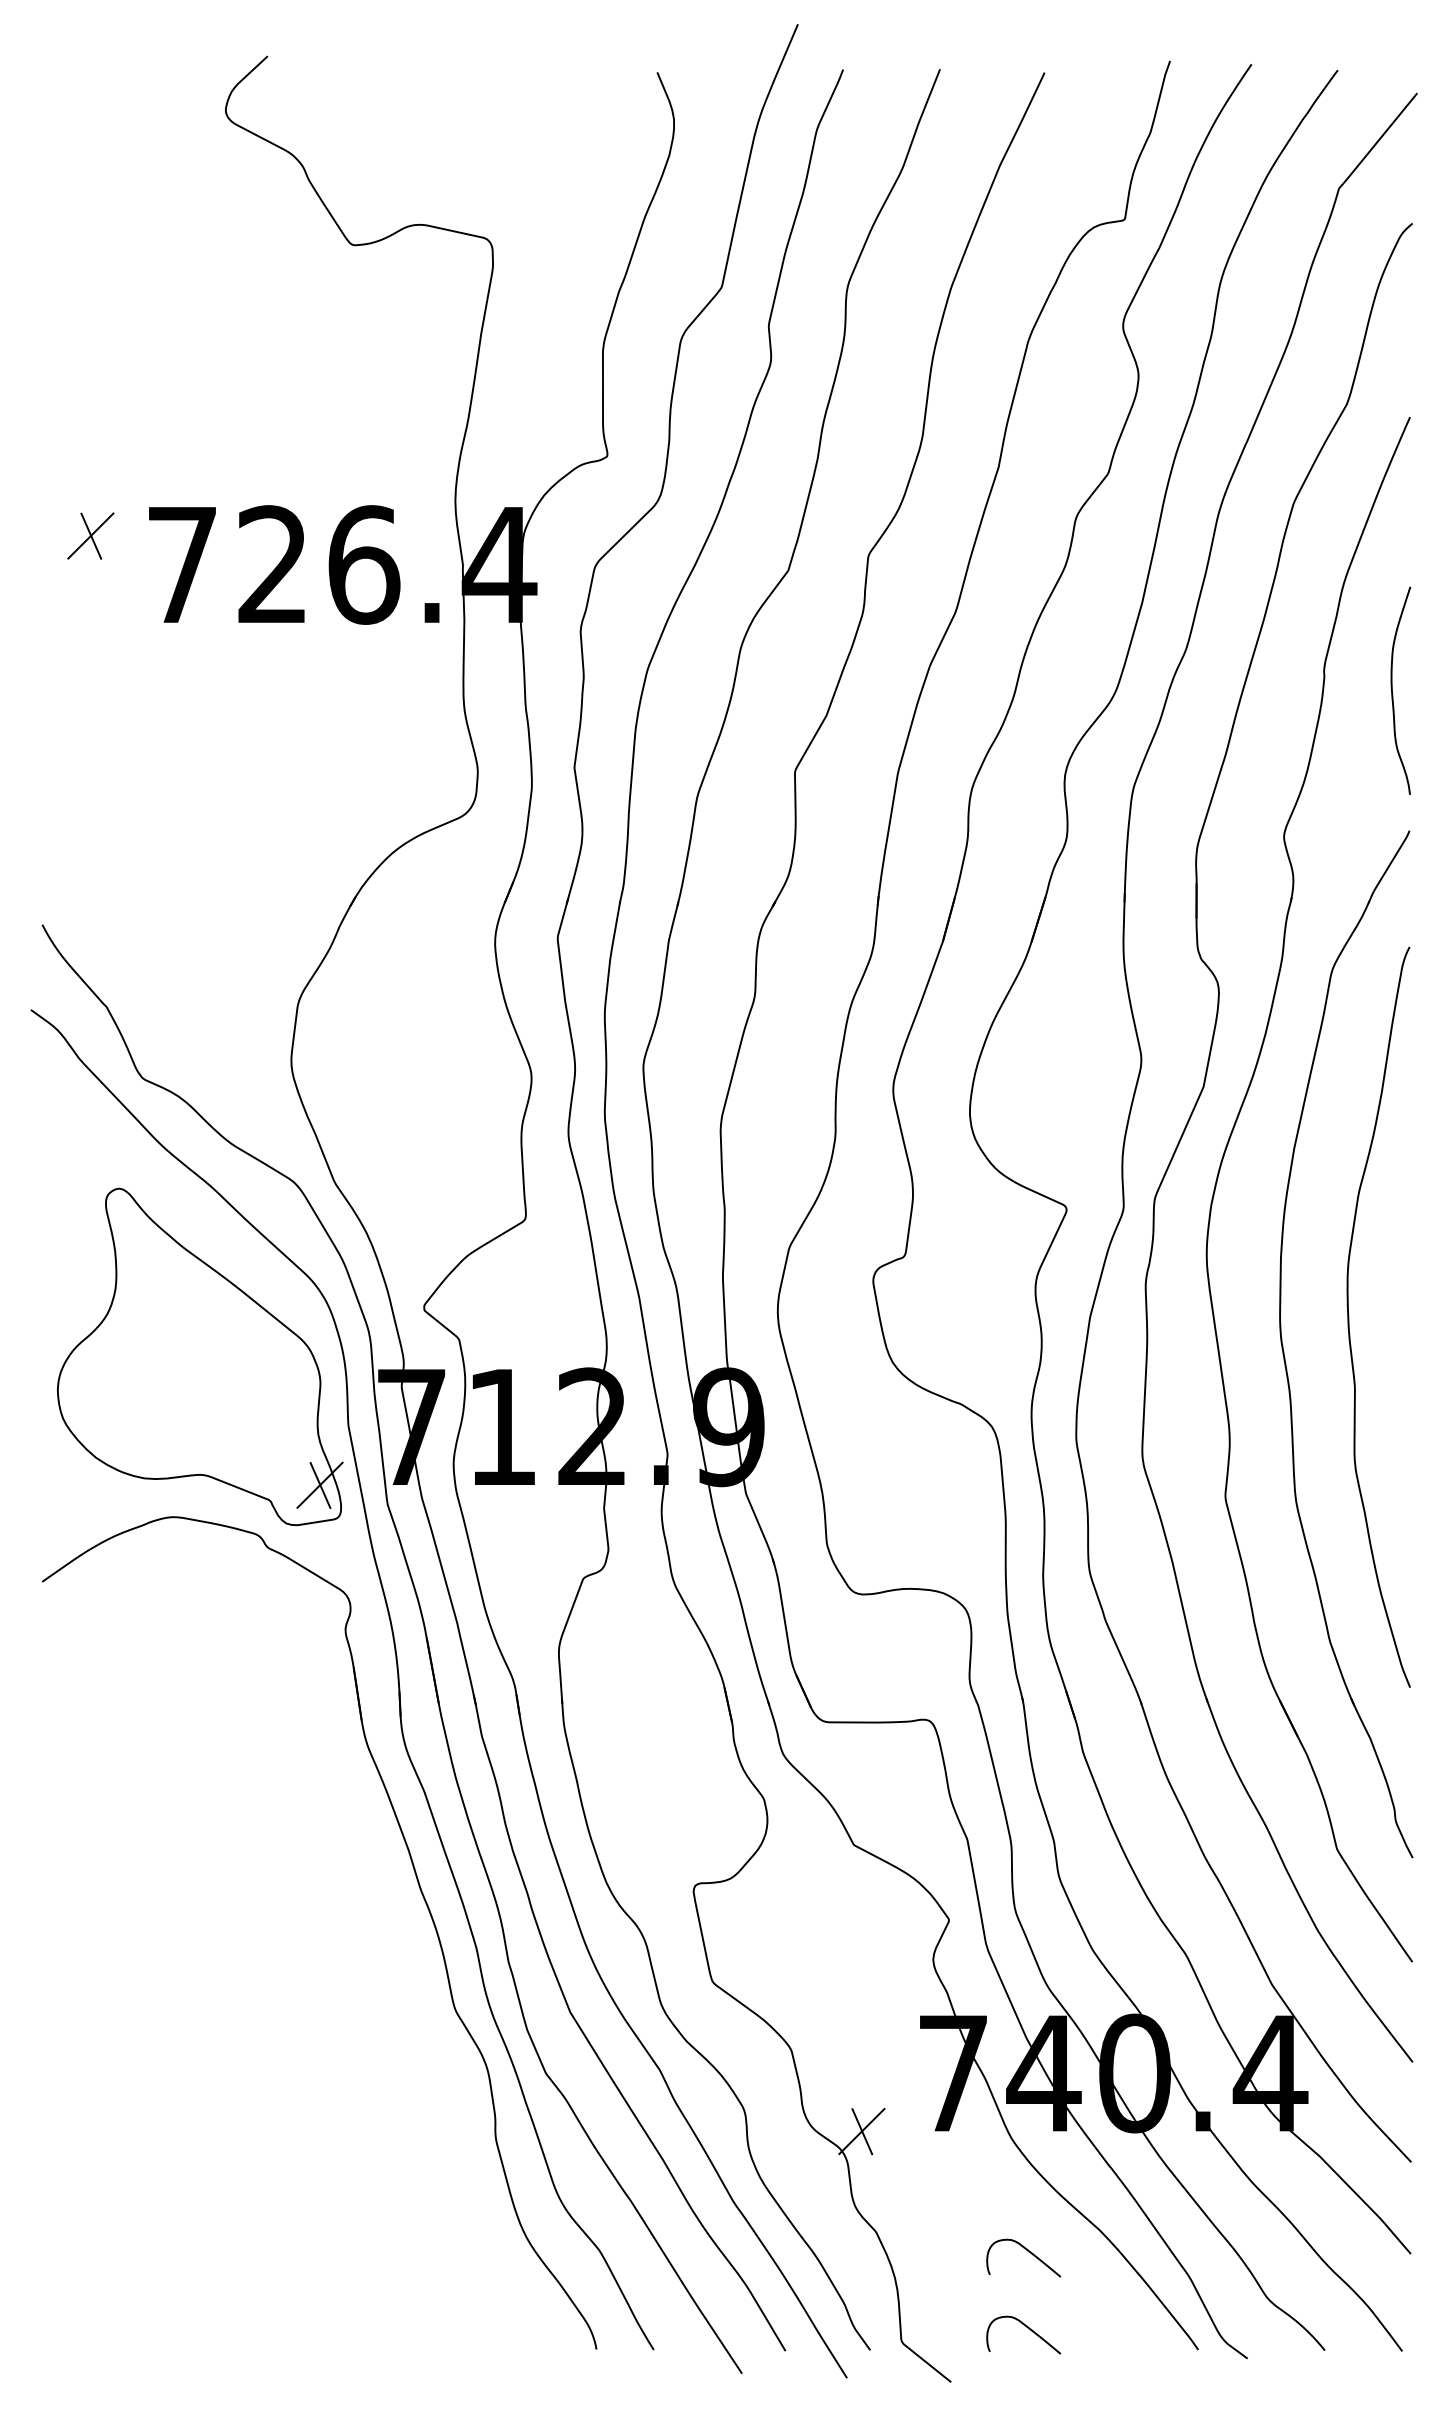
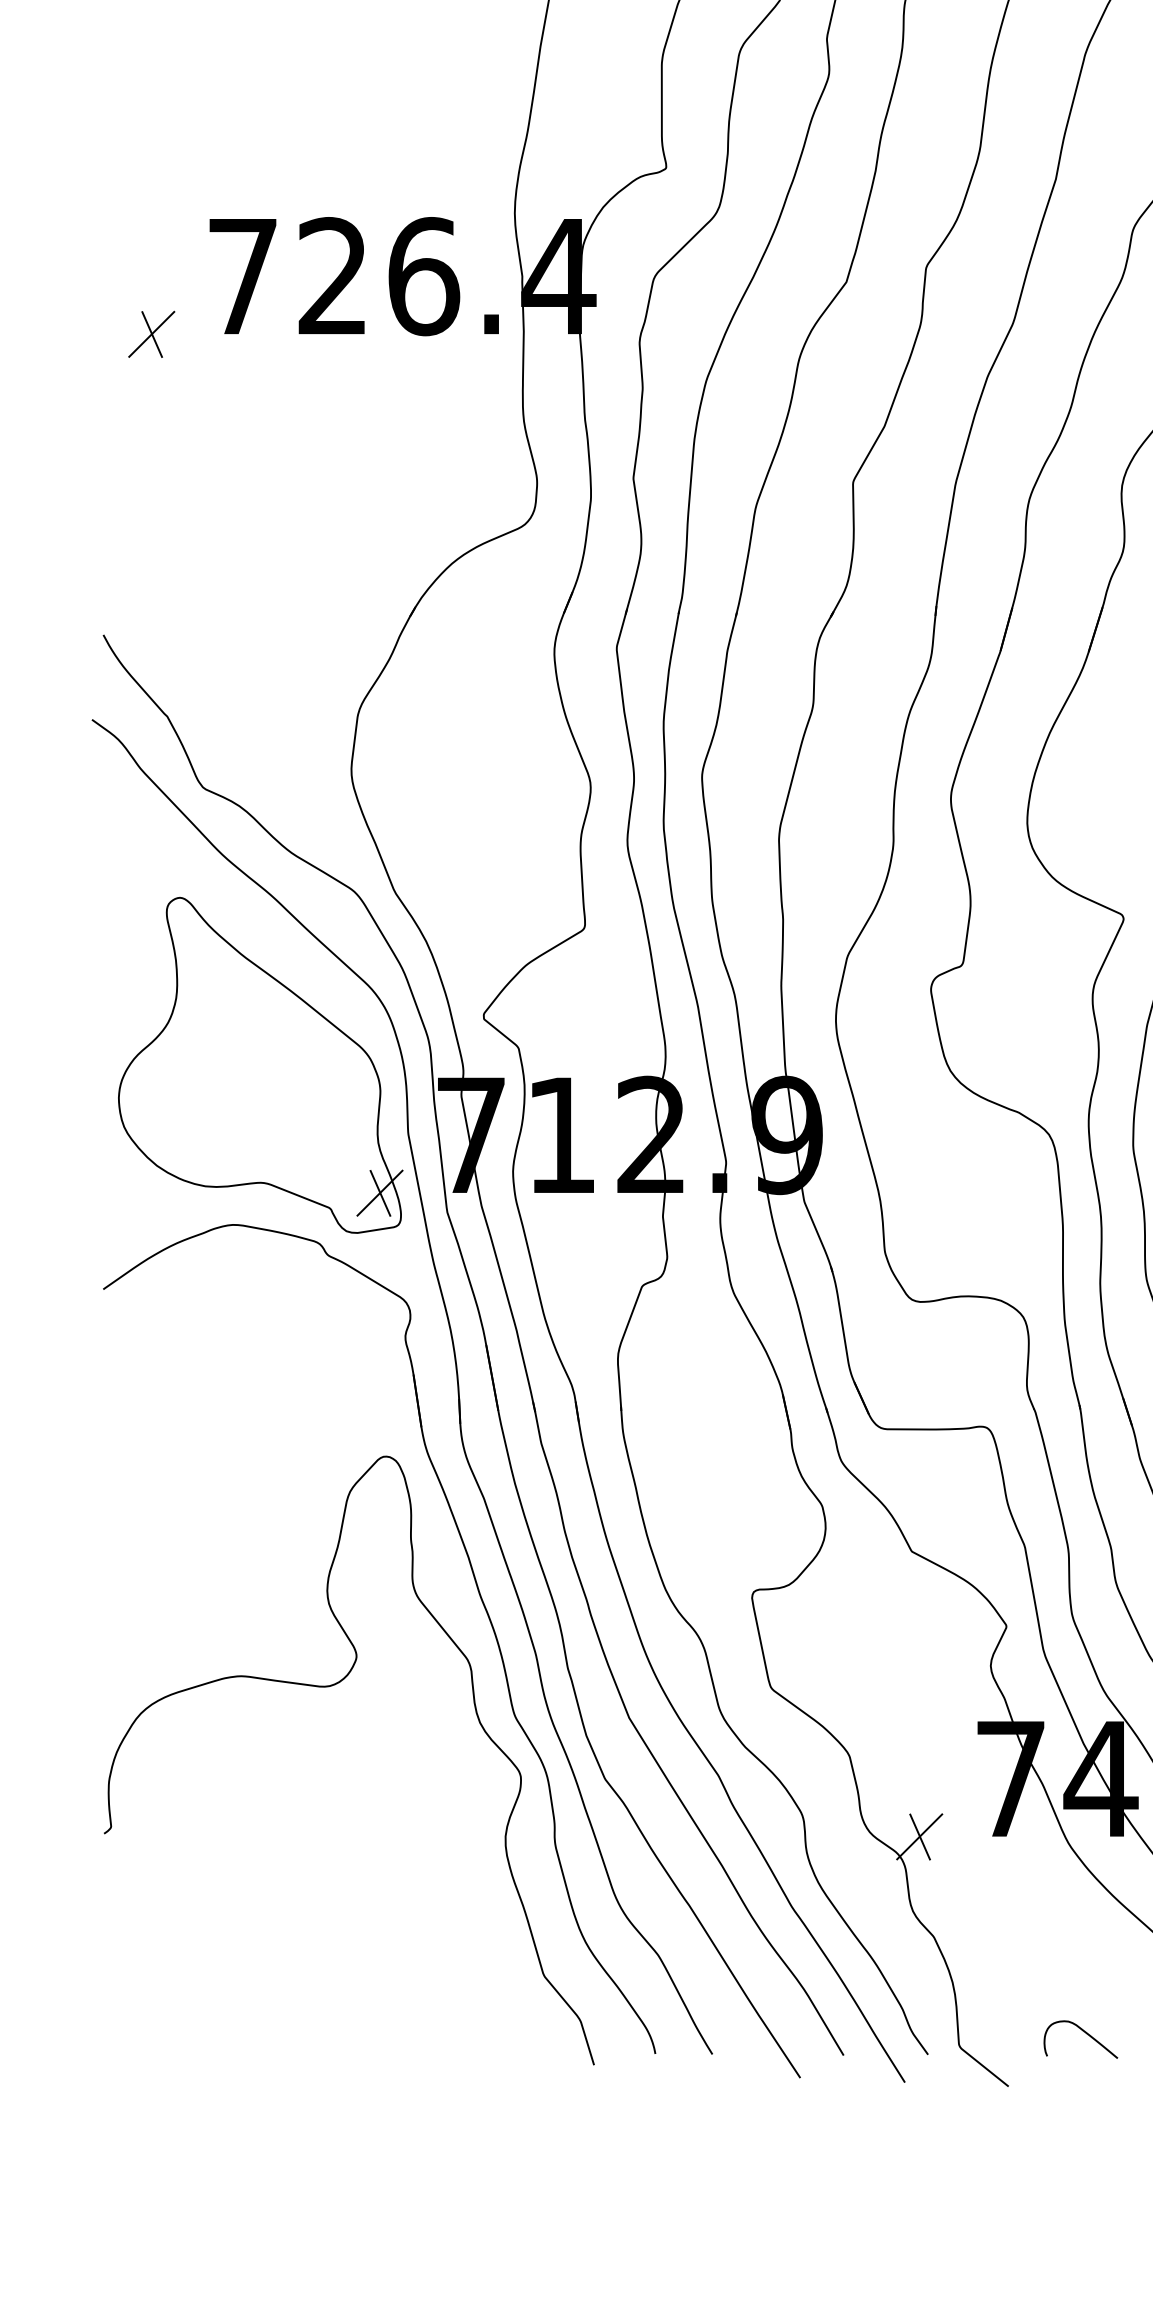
part: (90, 535) -> (151, 333), moved
curve: (269, 1981) -> (329, 1687), added
curve: (1028, 2252) -> (1085, 1957), removed

